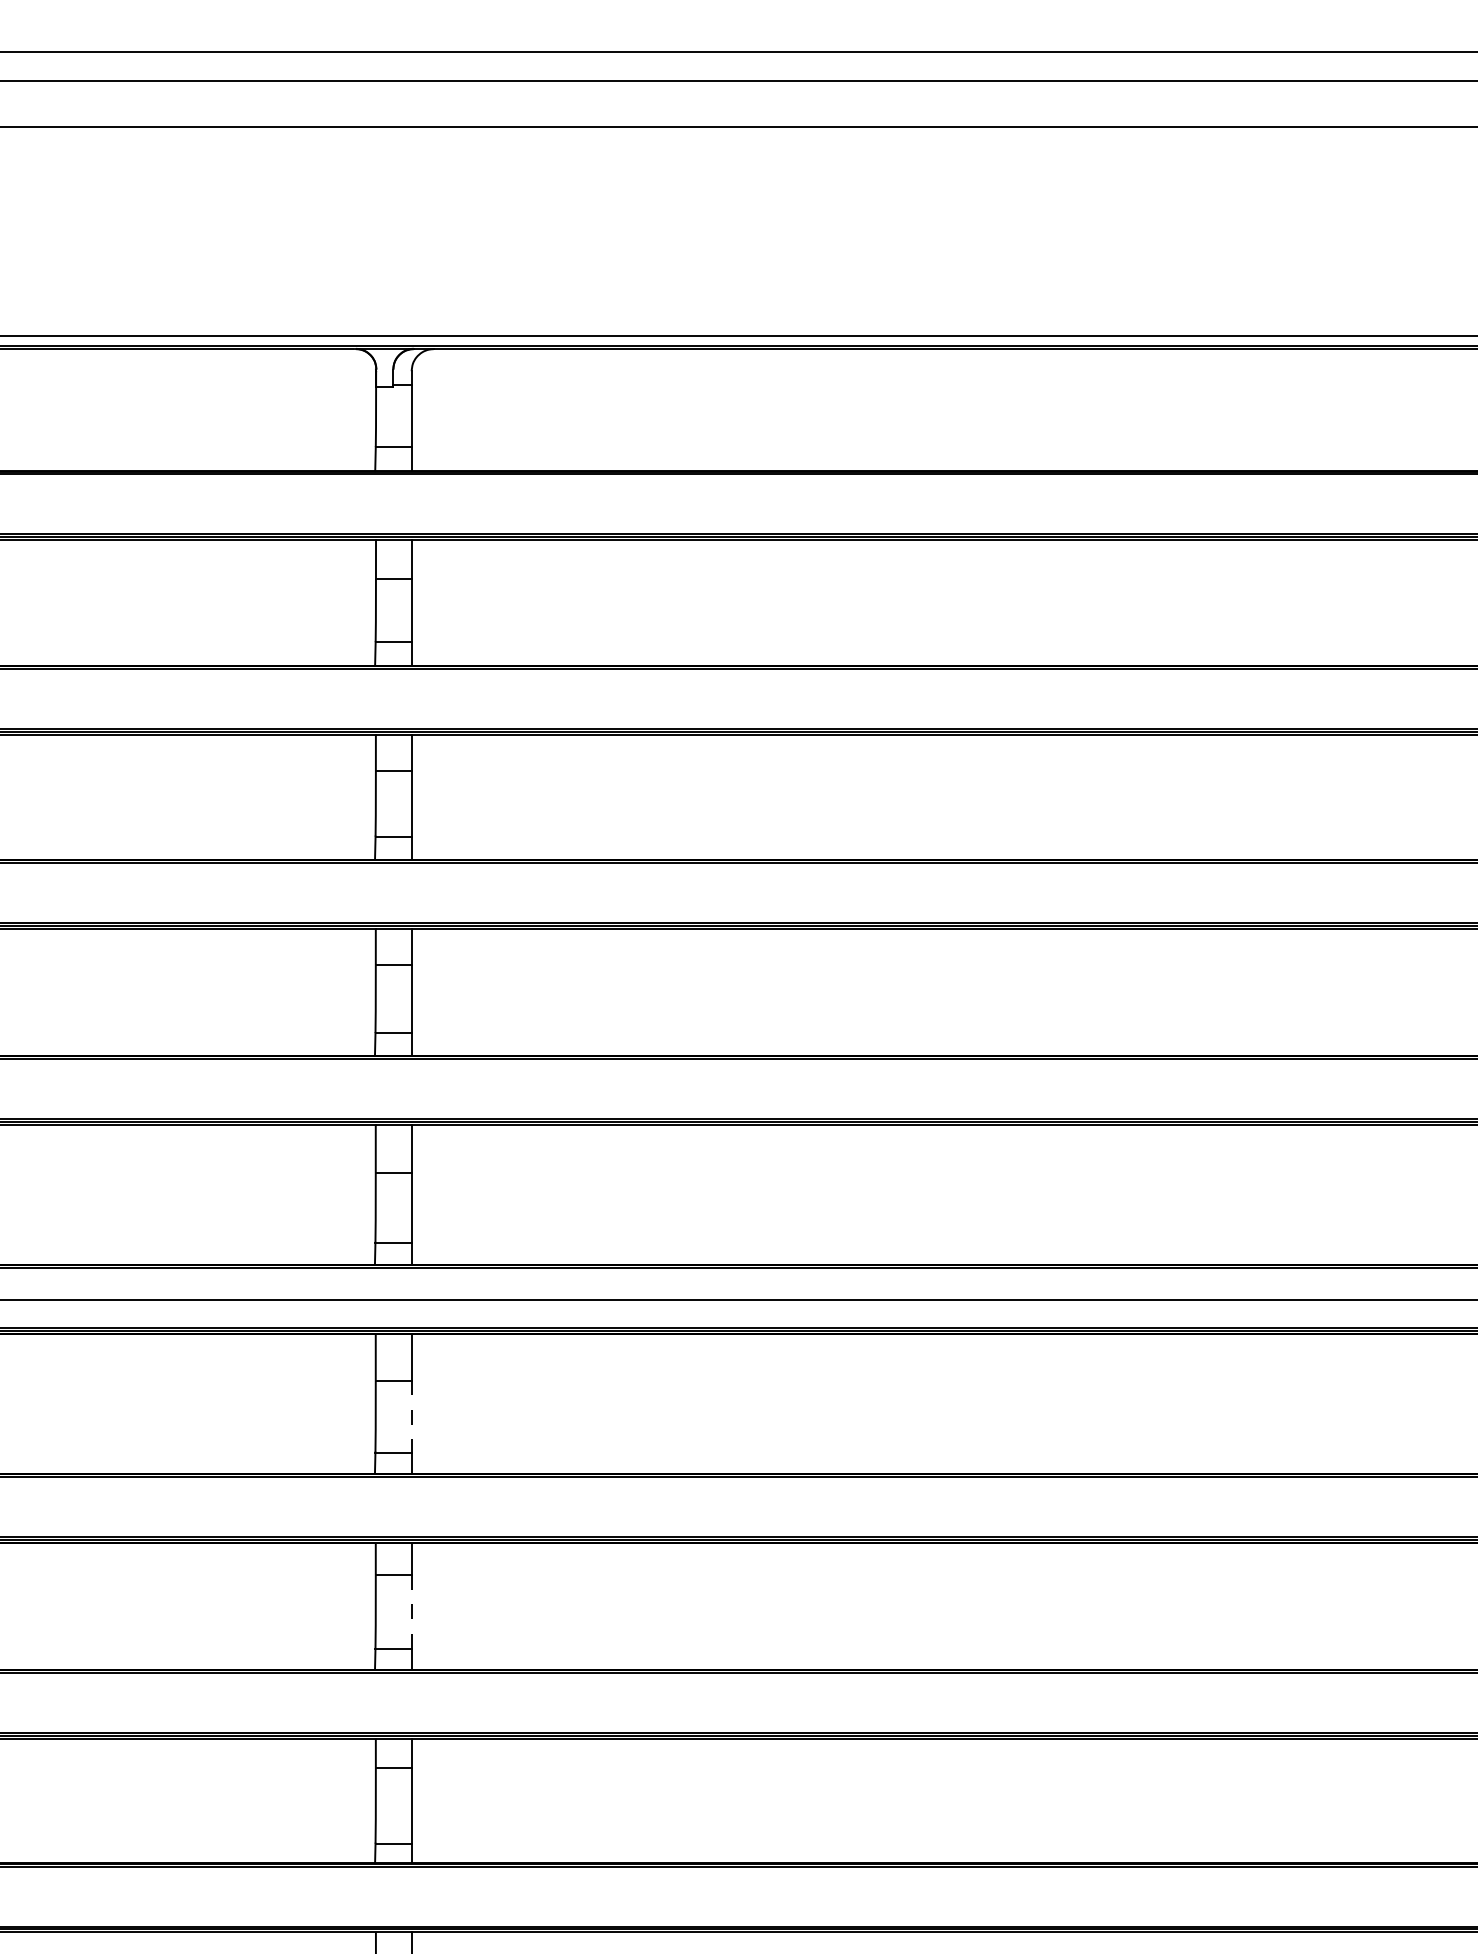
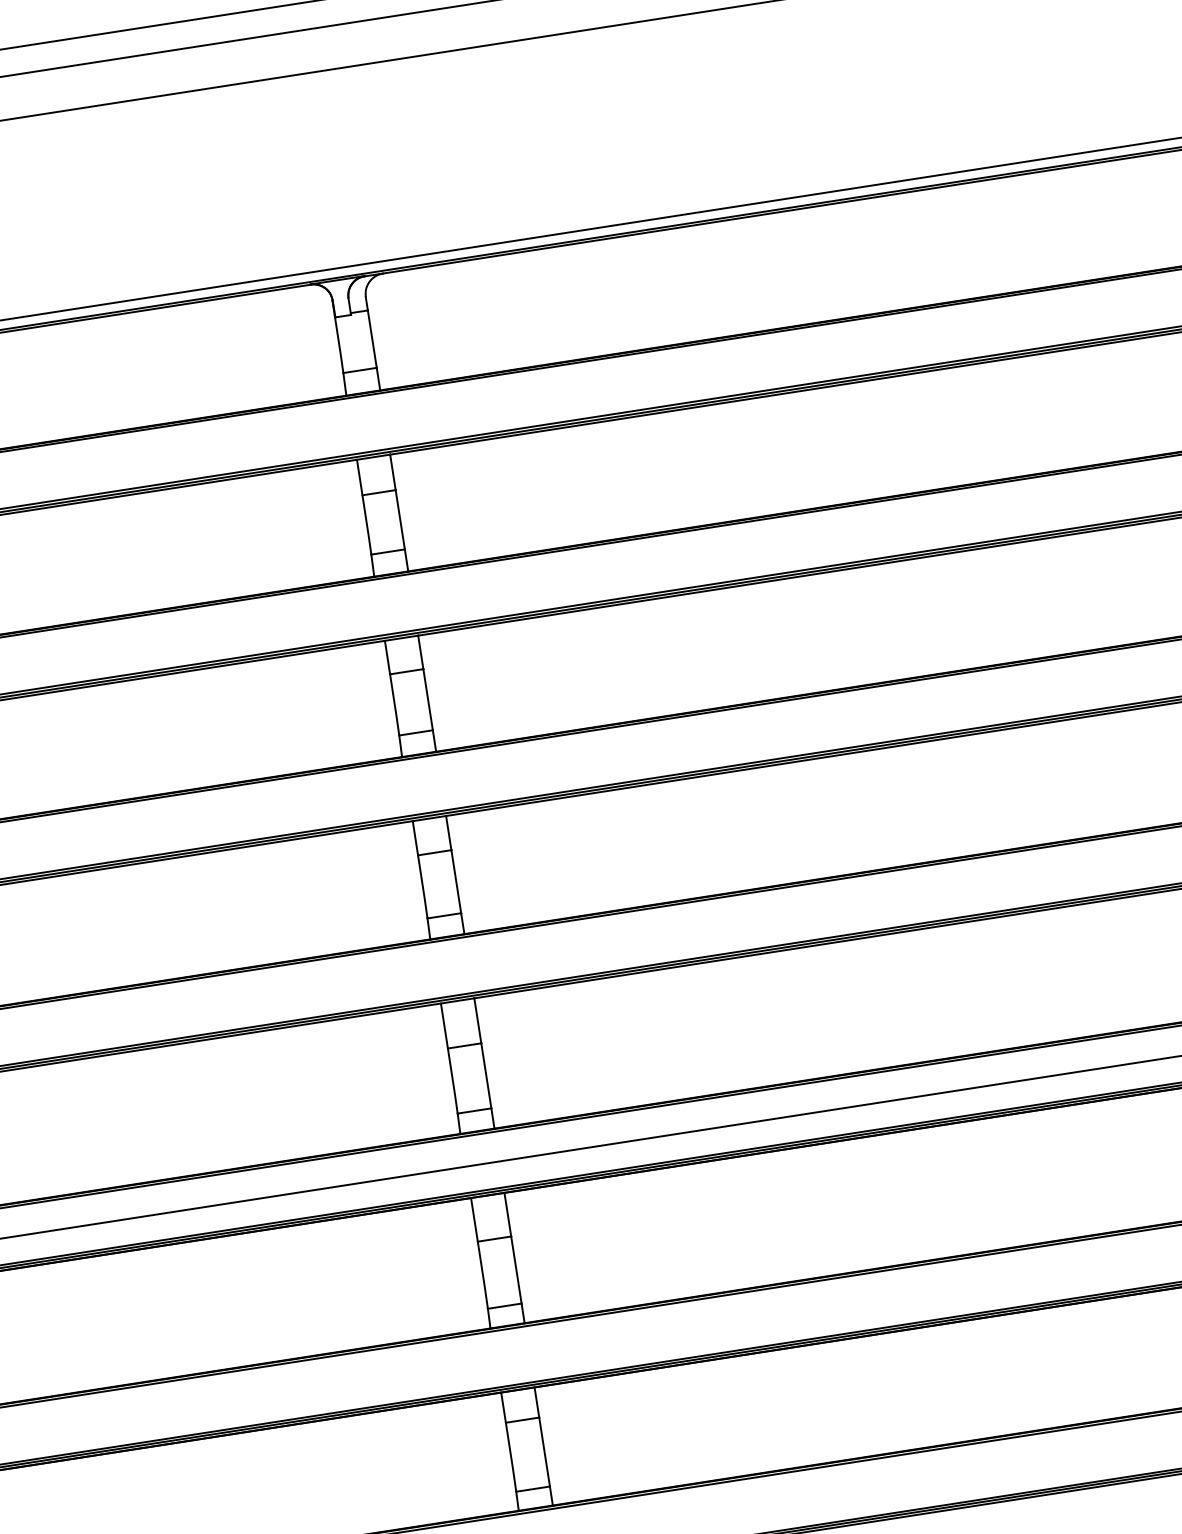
line: (411, 1417) -> (516, 1270), dashed -> solid
line: (411, 1612) -> (544, 1452), dashed -> solid

